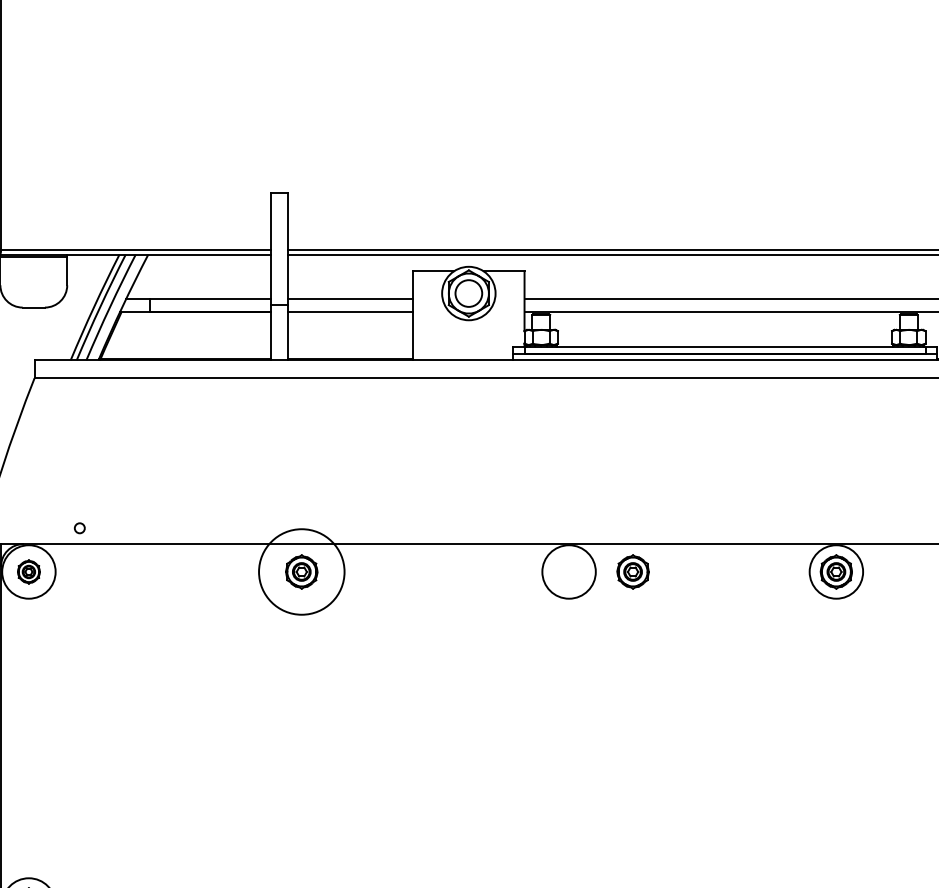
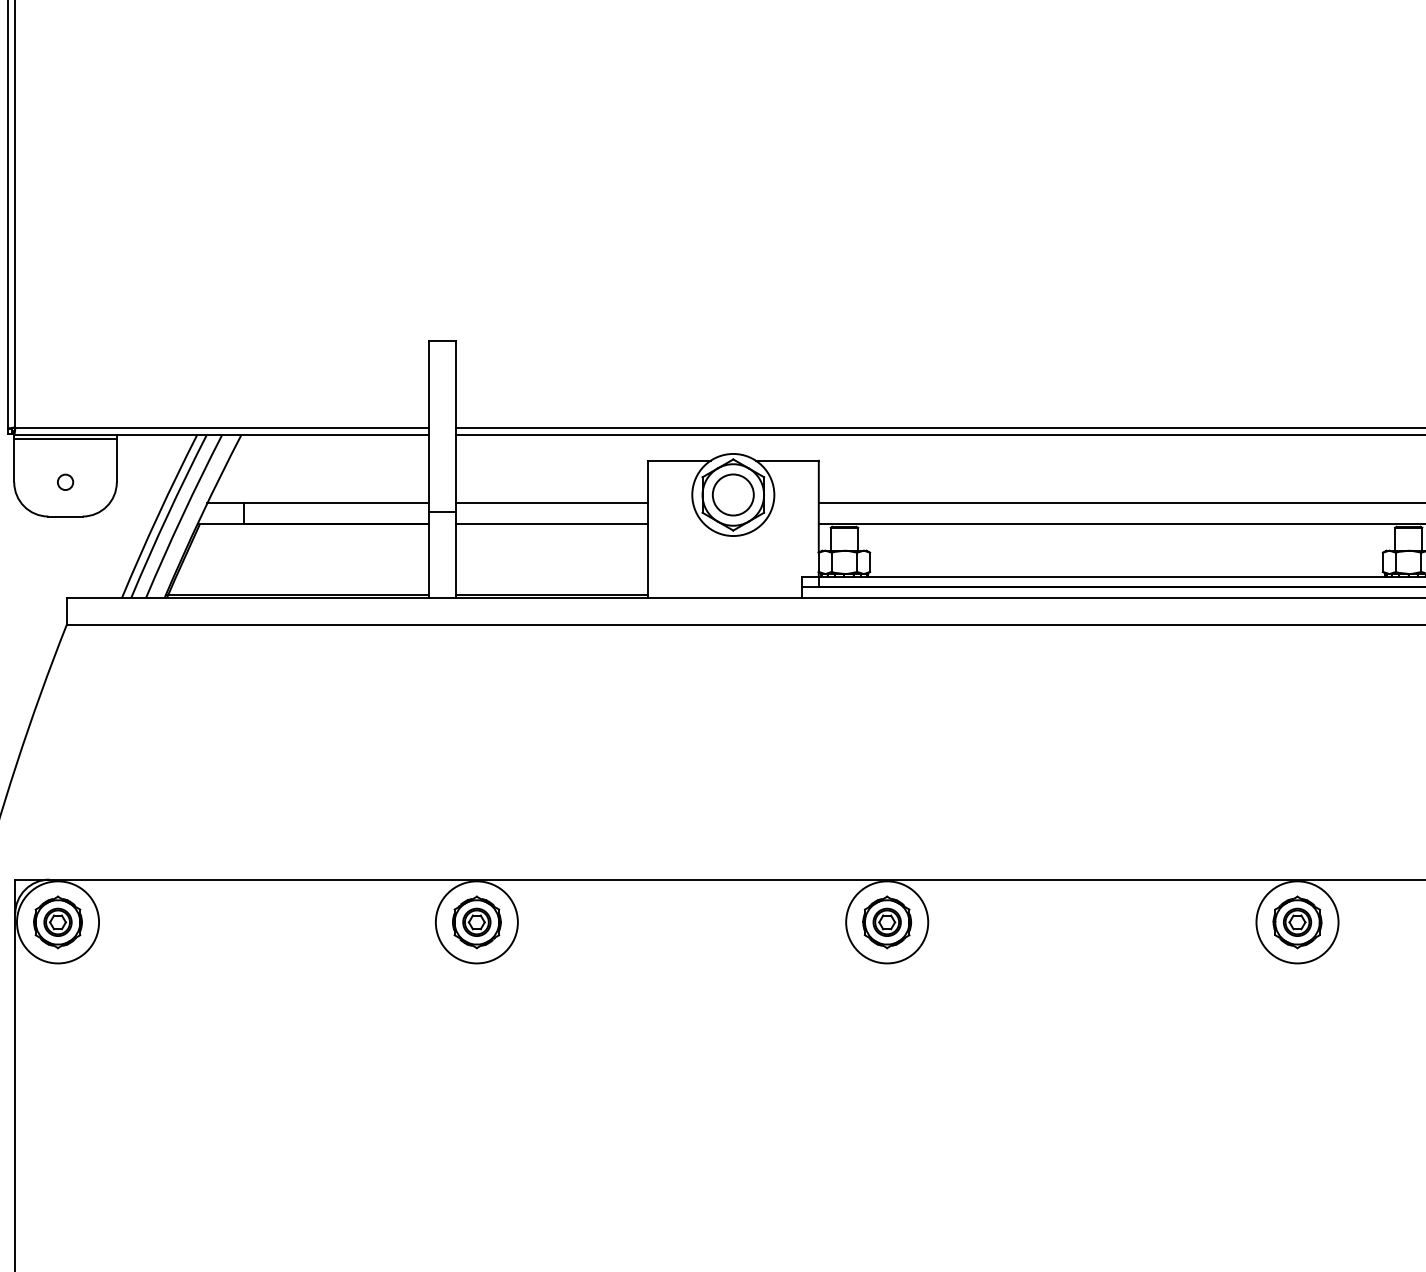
circle: (79, 528) -> (65, 482), moved
part: (28, 571) -> (57, 921), size x1.43
circle: (301, 571) -> (476, 921), size x0.62
part: (632, 571) -> (886, 921), moved

